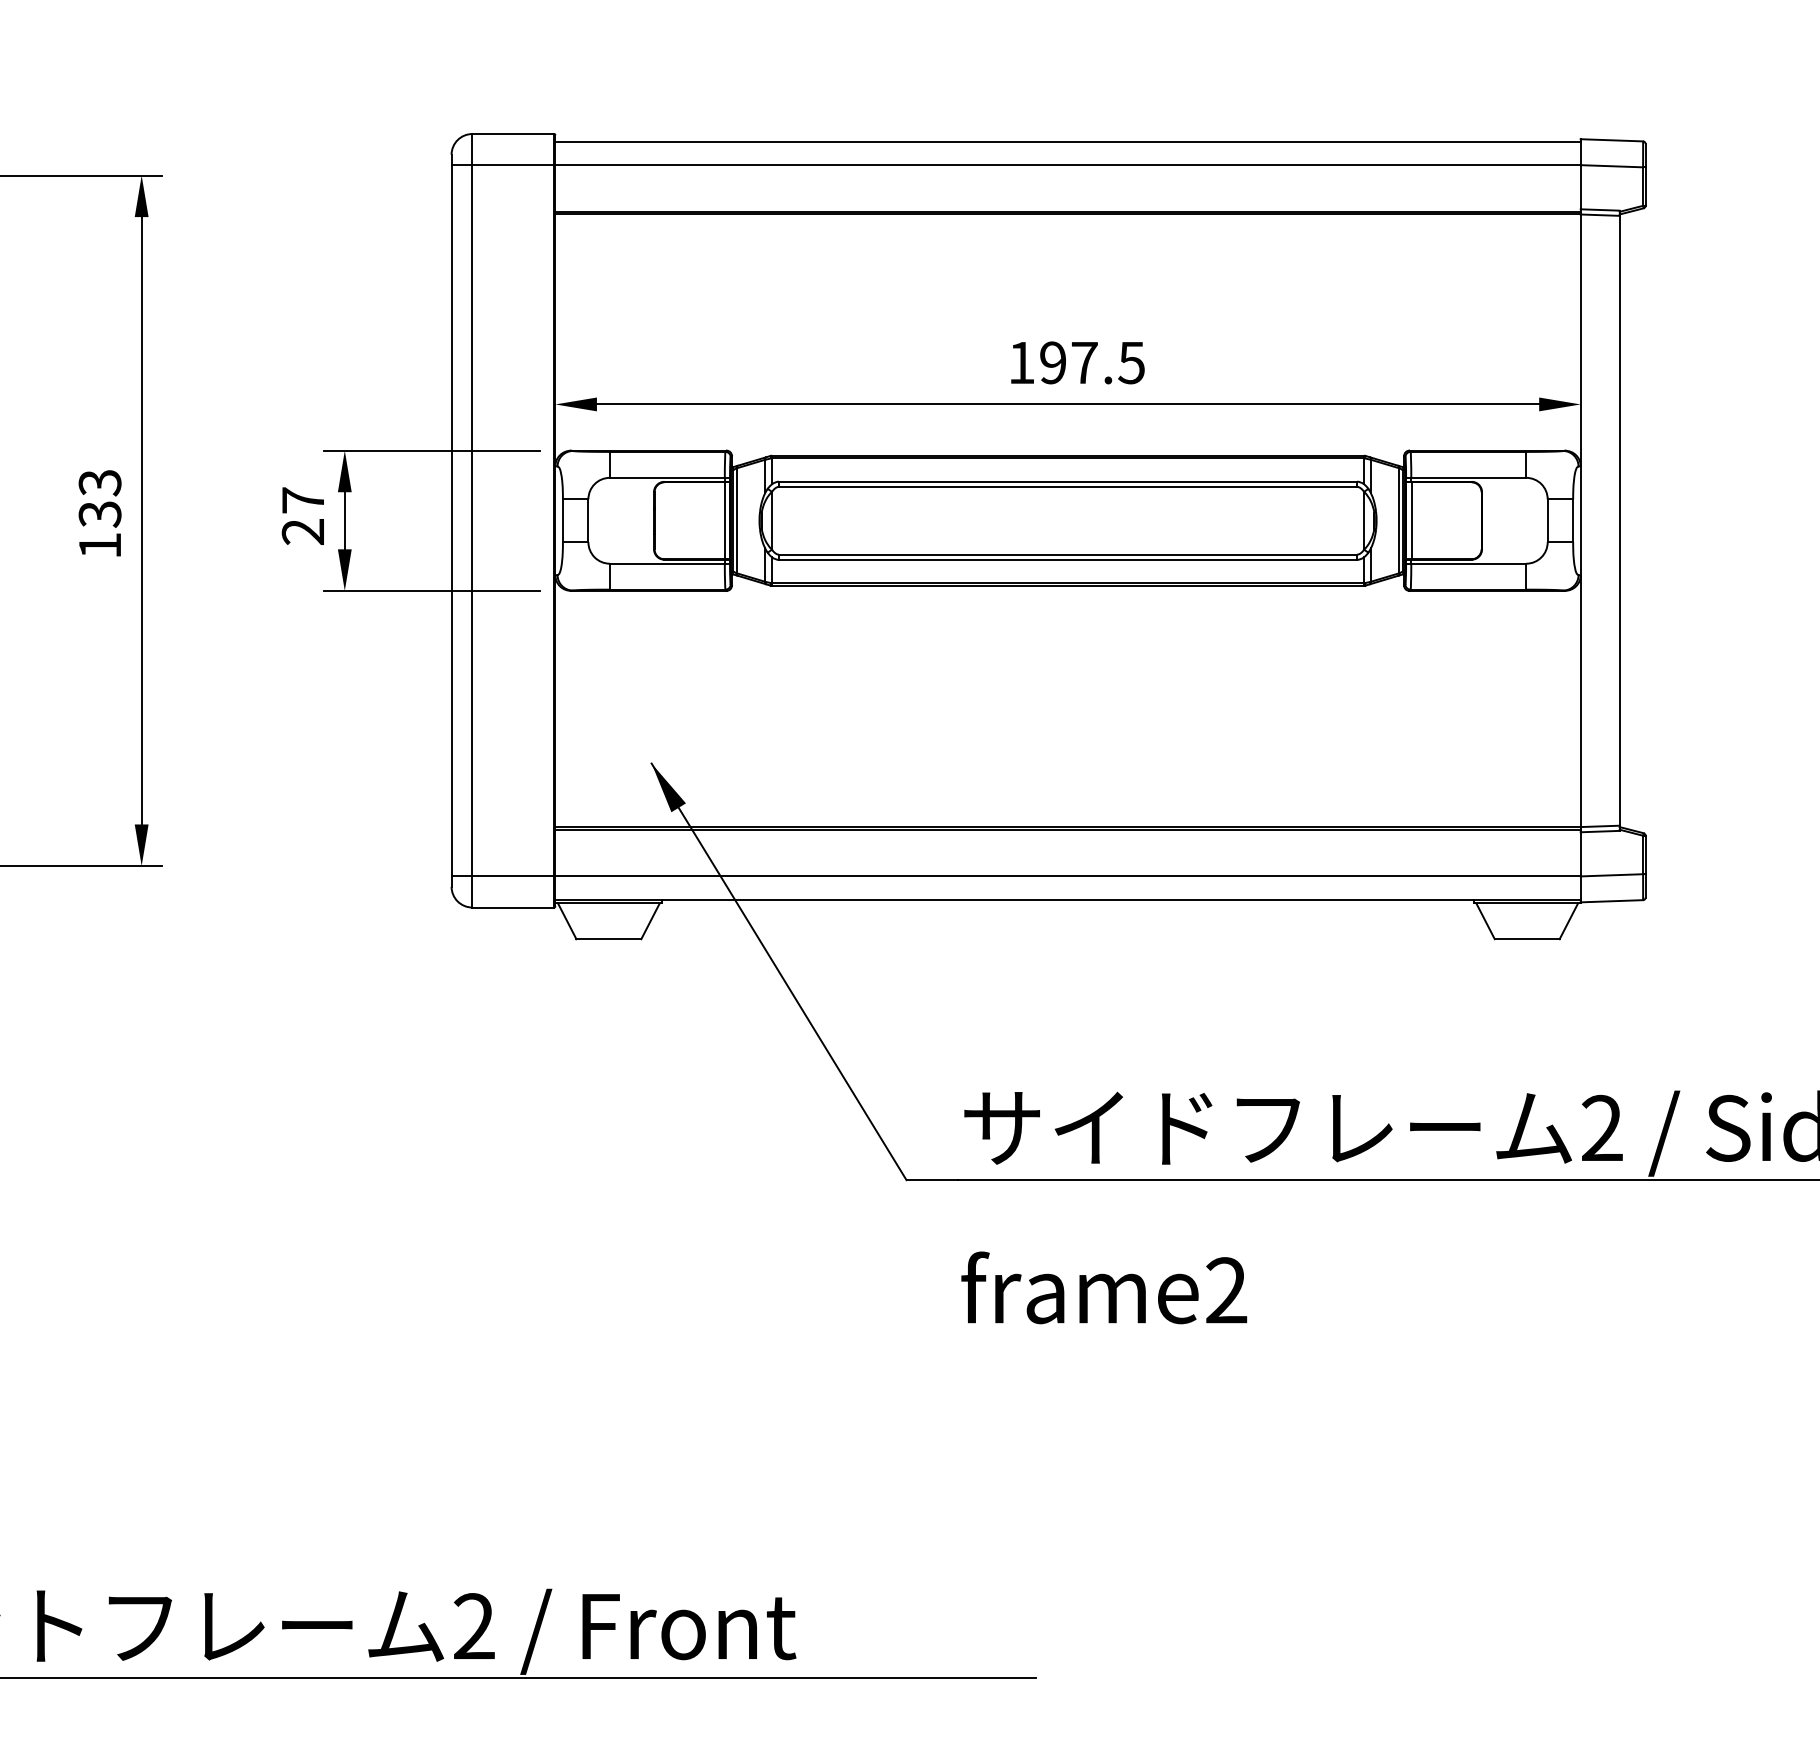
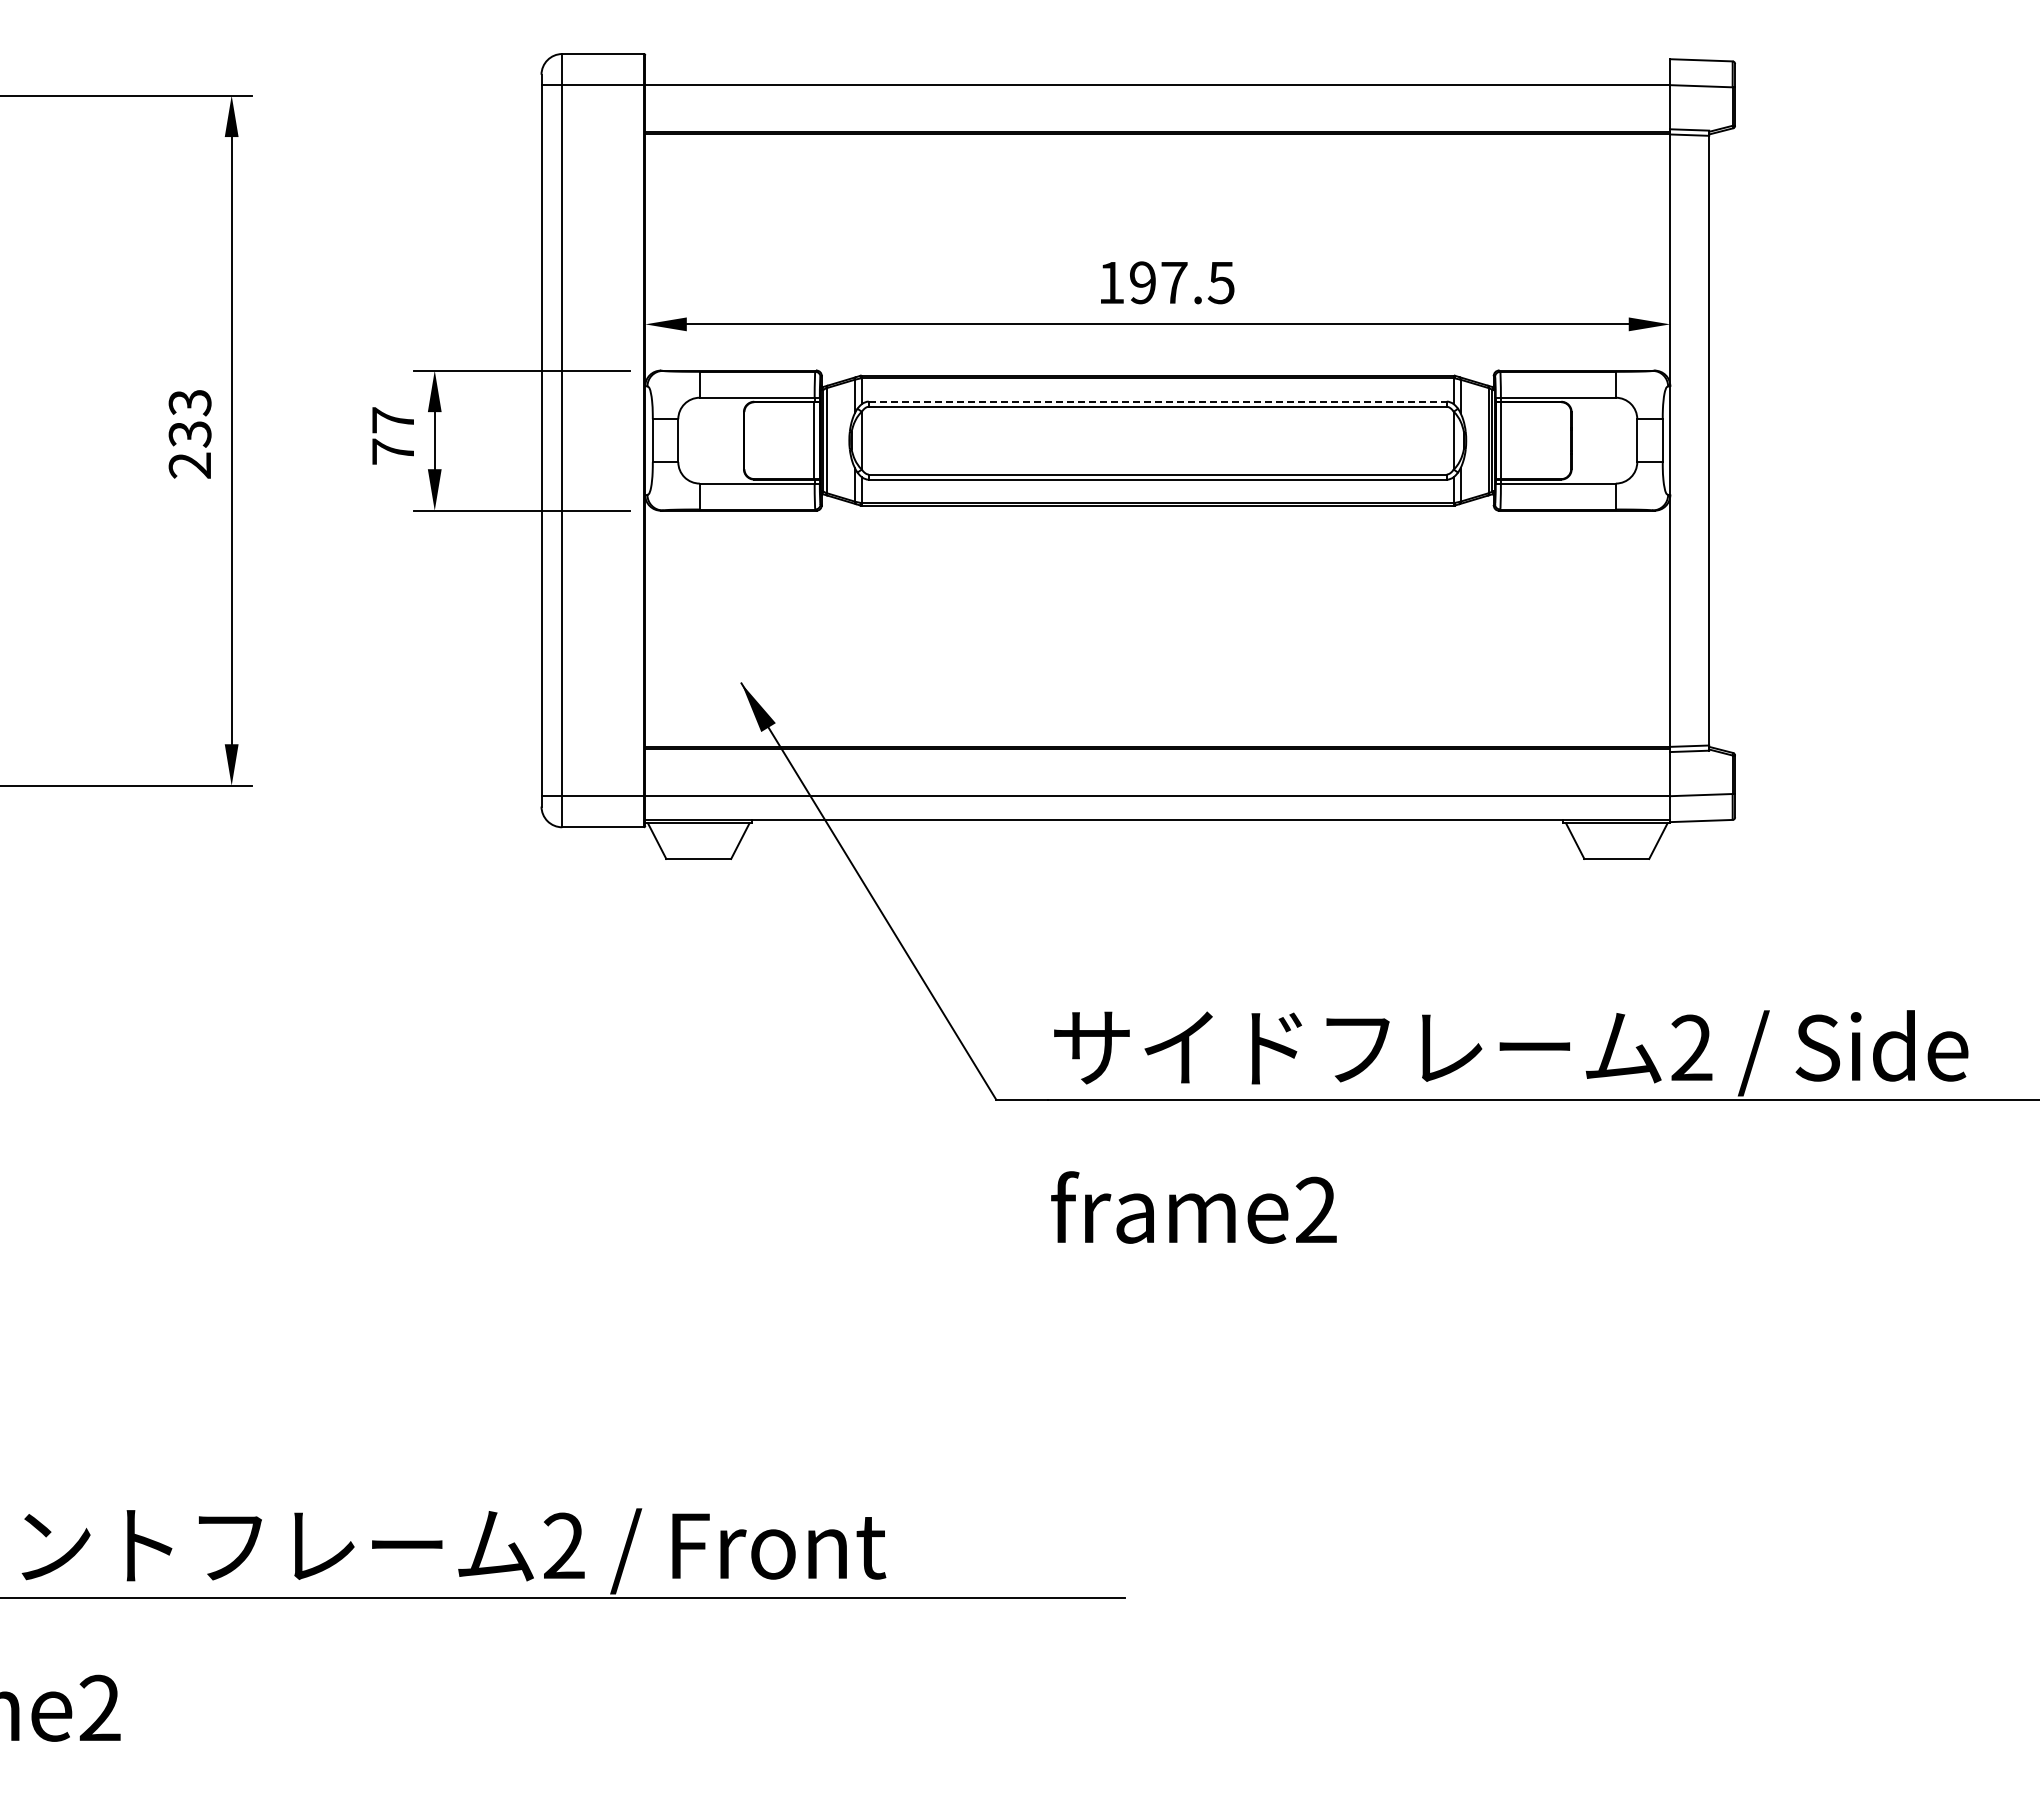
line: (1067, 141) -> (1157, 61), removed
line: (1067, 481) -> (1157, 401), solid -> dashed
text: (302, 531) -> (392, 451), 27 -> 77
text: (99, 545) -> (189, 465), 133 -> 233

